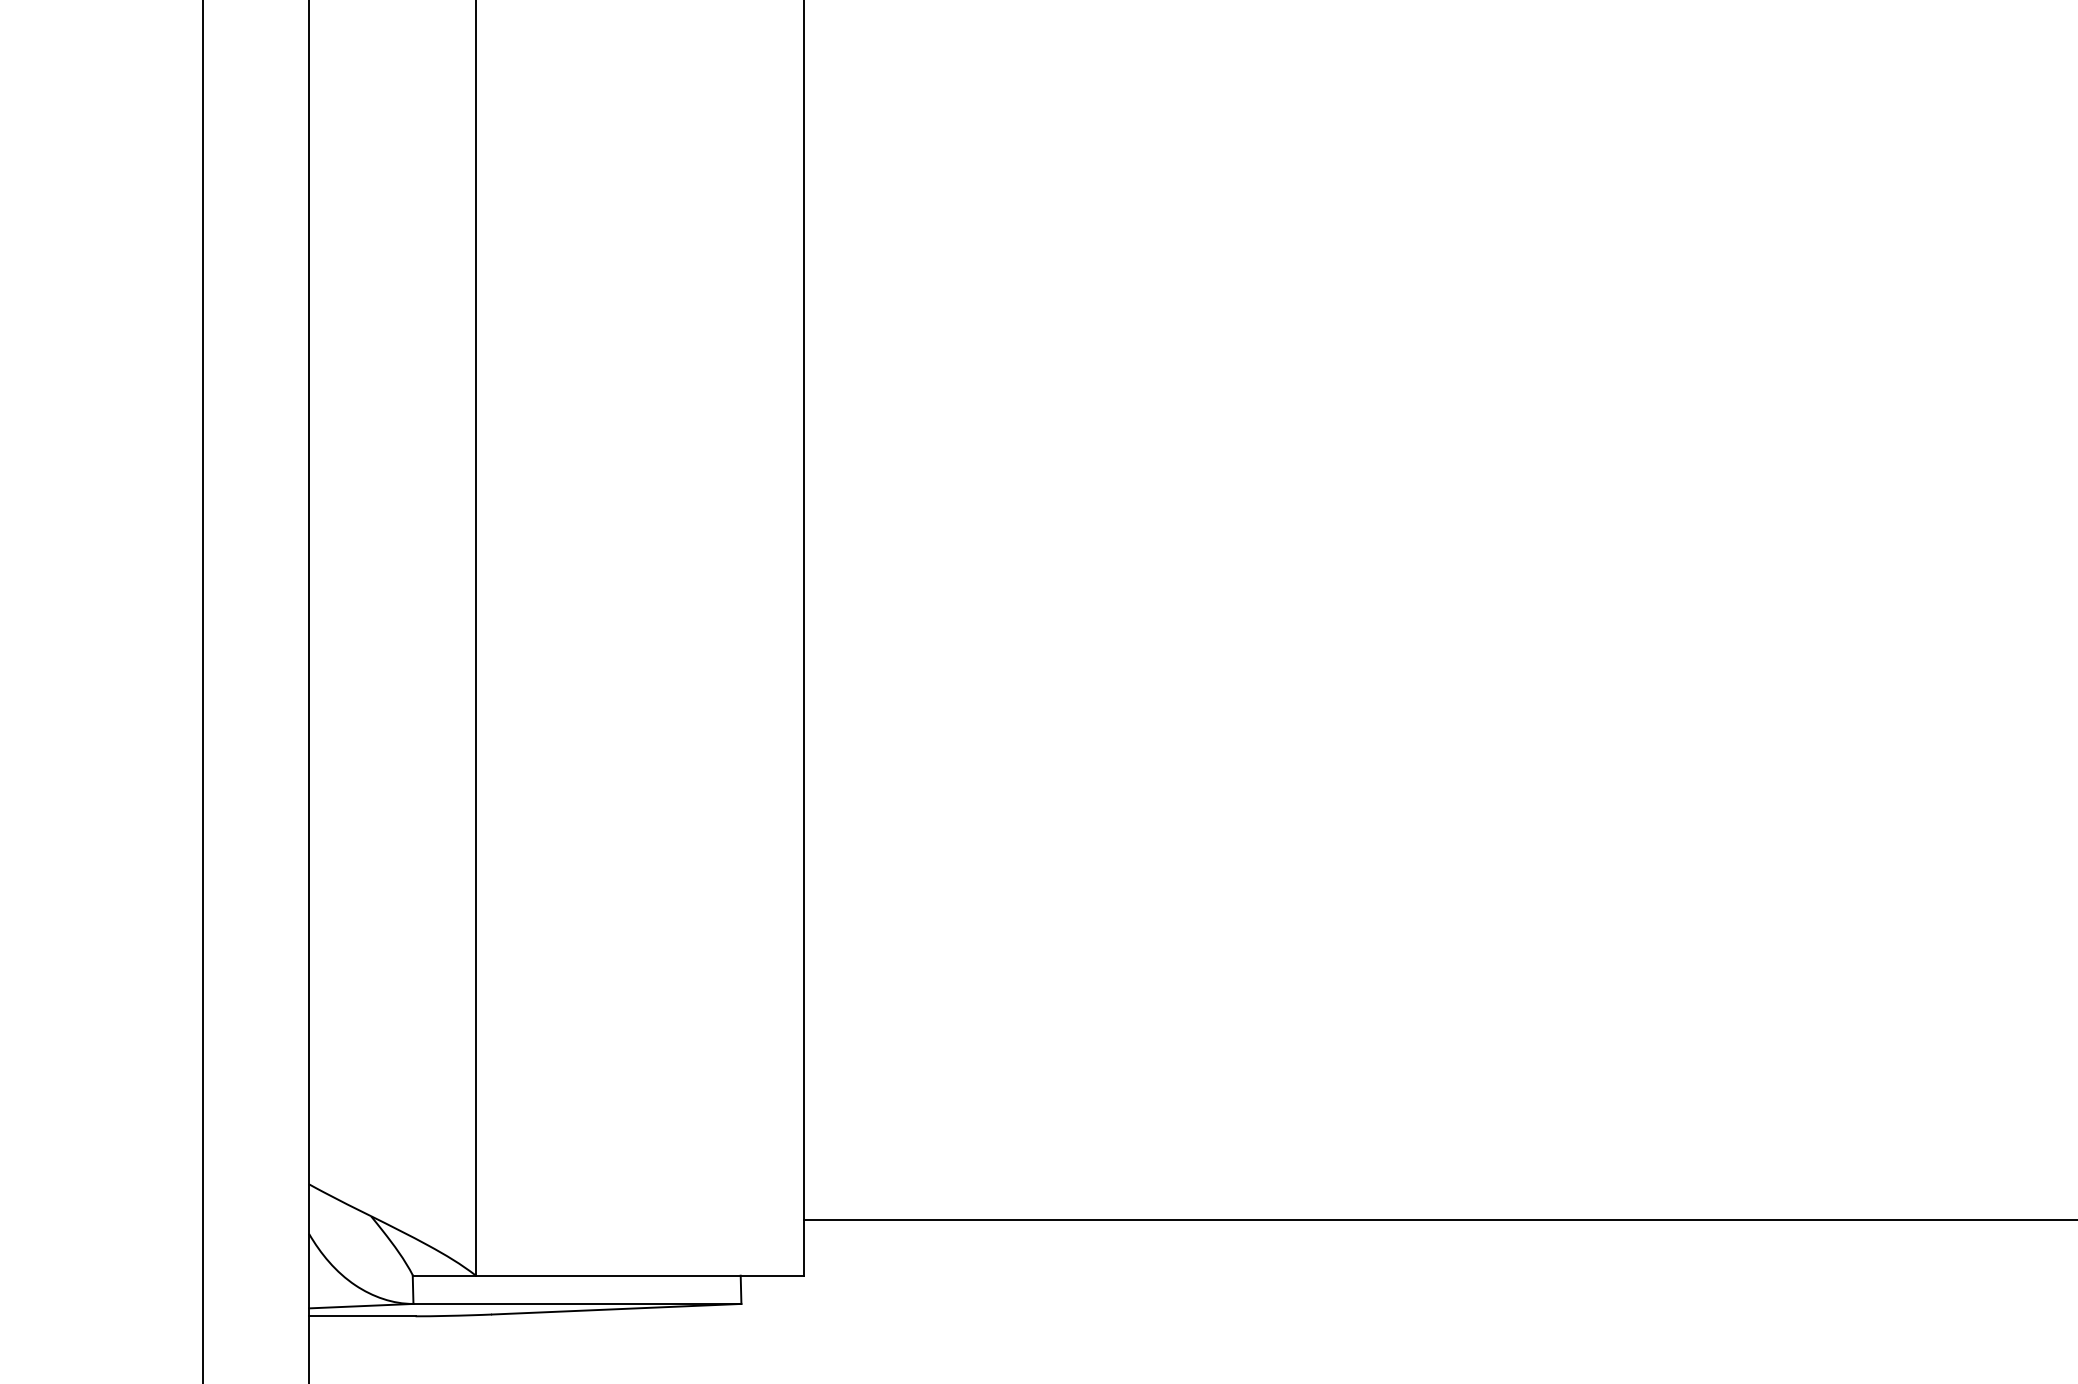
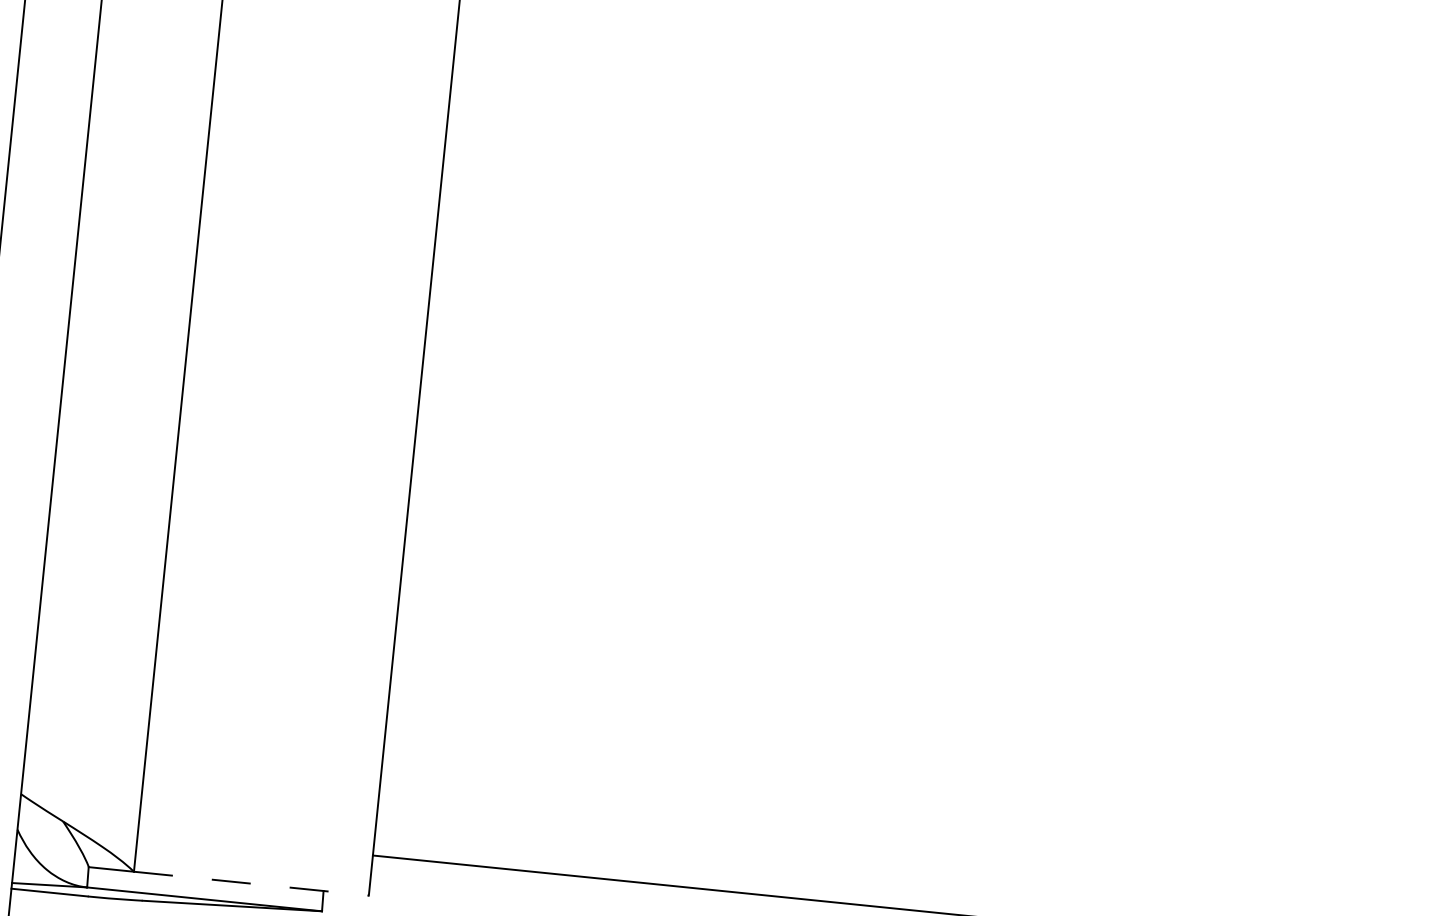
line: (639, 1275) -> (251, 883), solid -> dashed

